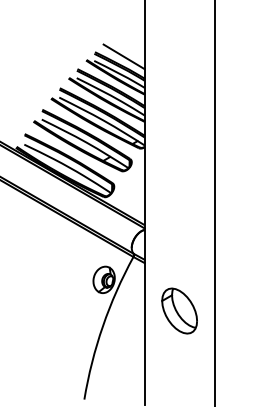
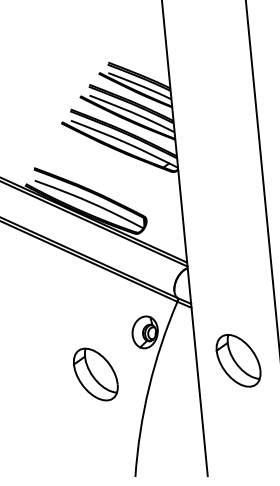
line: (123, 56) -> (142, 64), removed
part: (82, 140) -> (103, 169), removed
part: (59, 310) -> (95, 373), added

